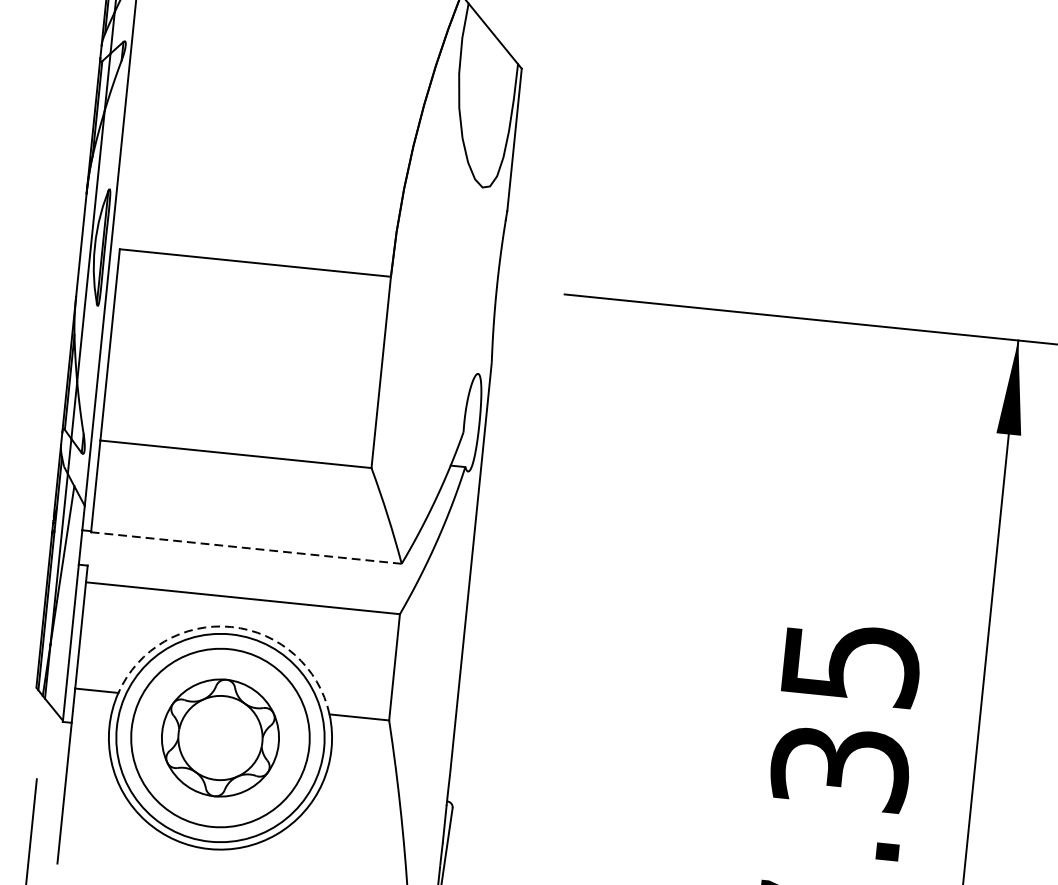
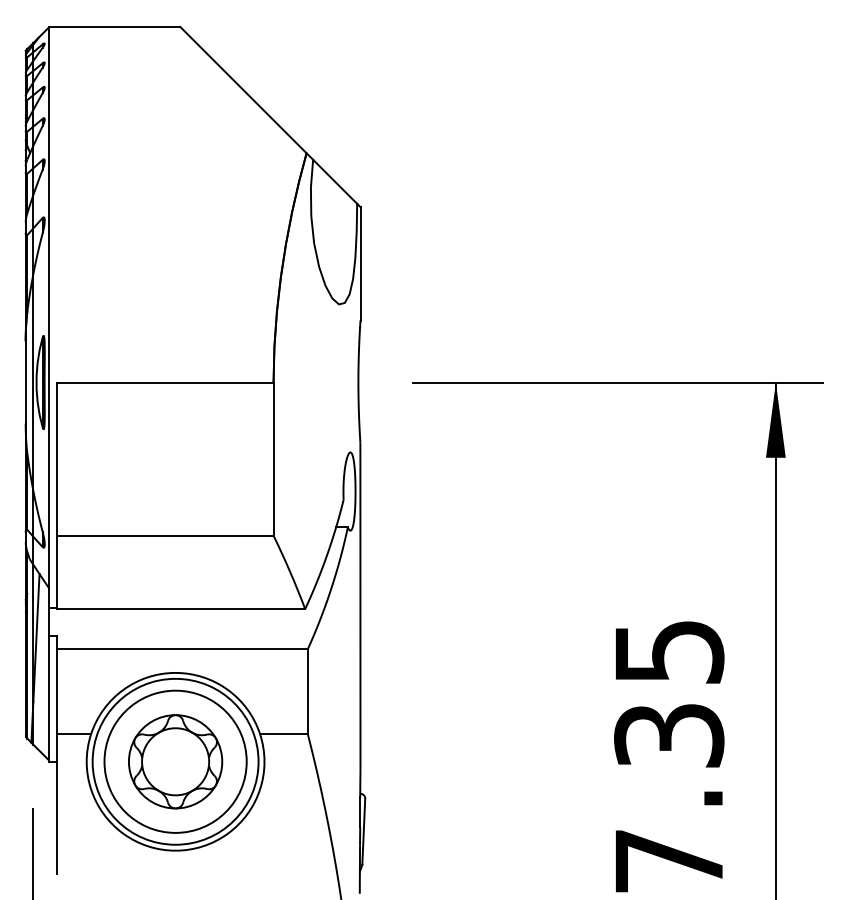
line: (245, 548) -> (180, 609), dashed -> solid
arc: (231, 626) -> (175, 672), dashed -> solid

